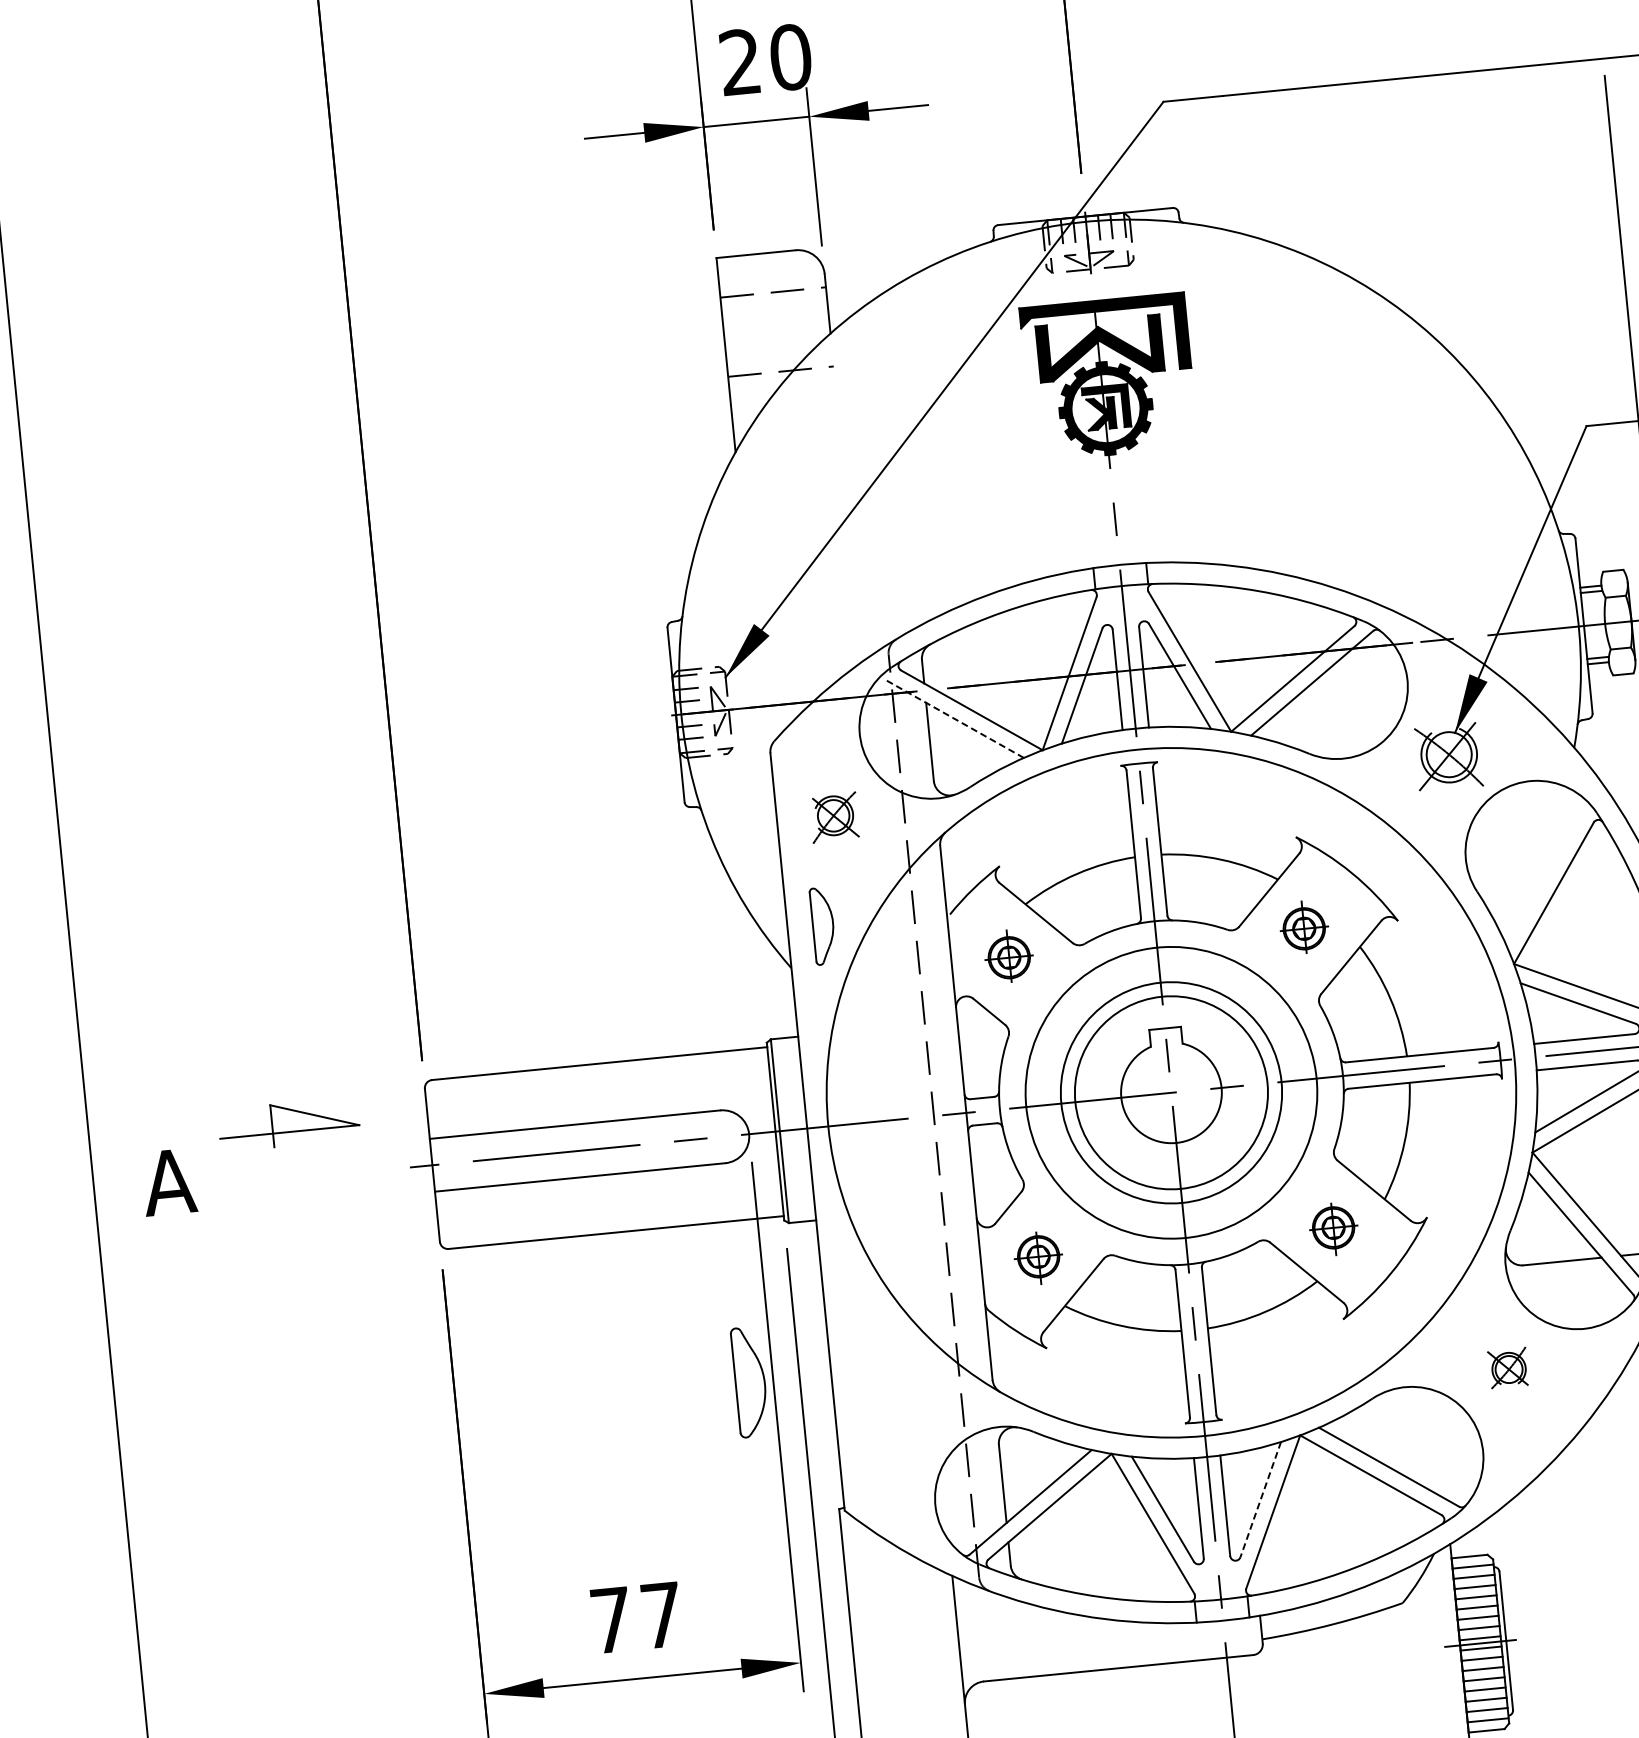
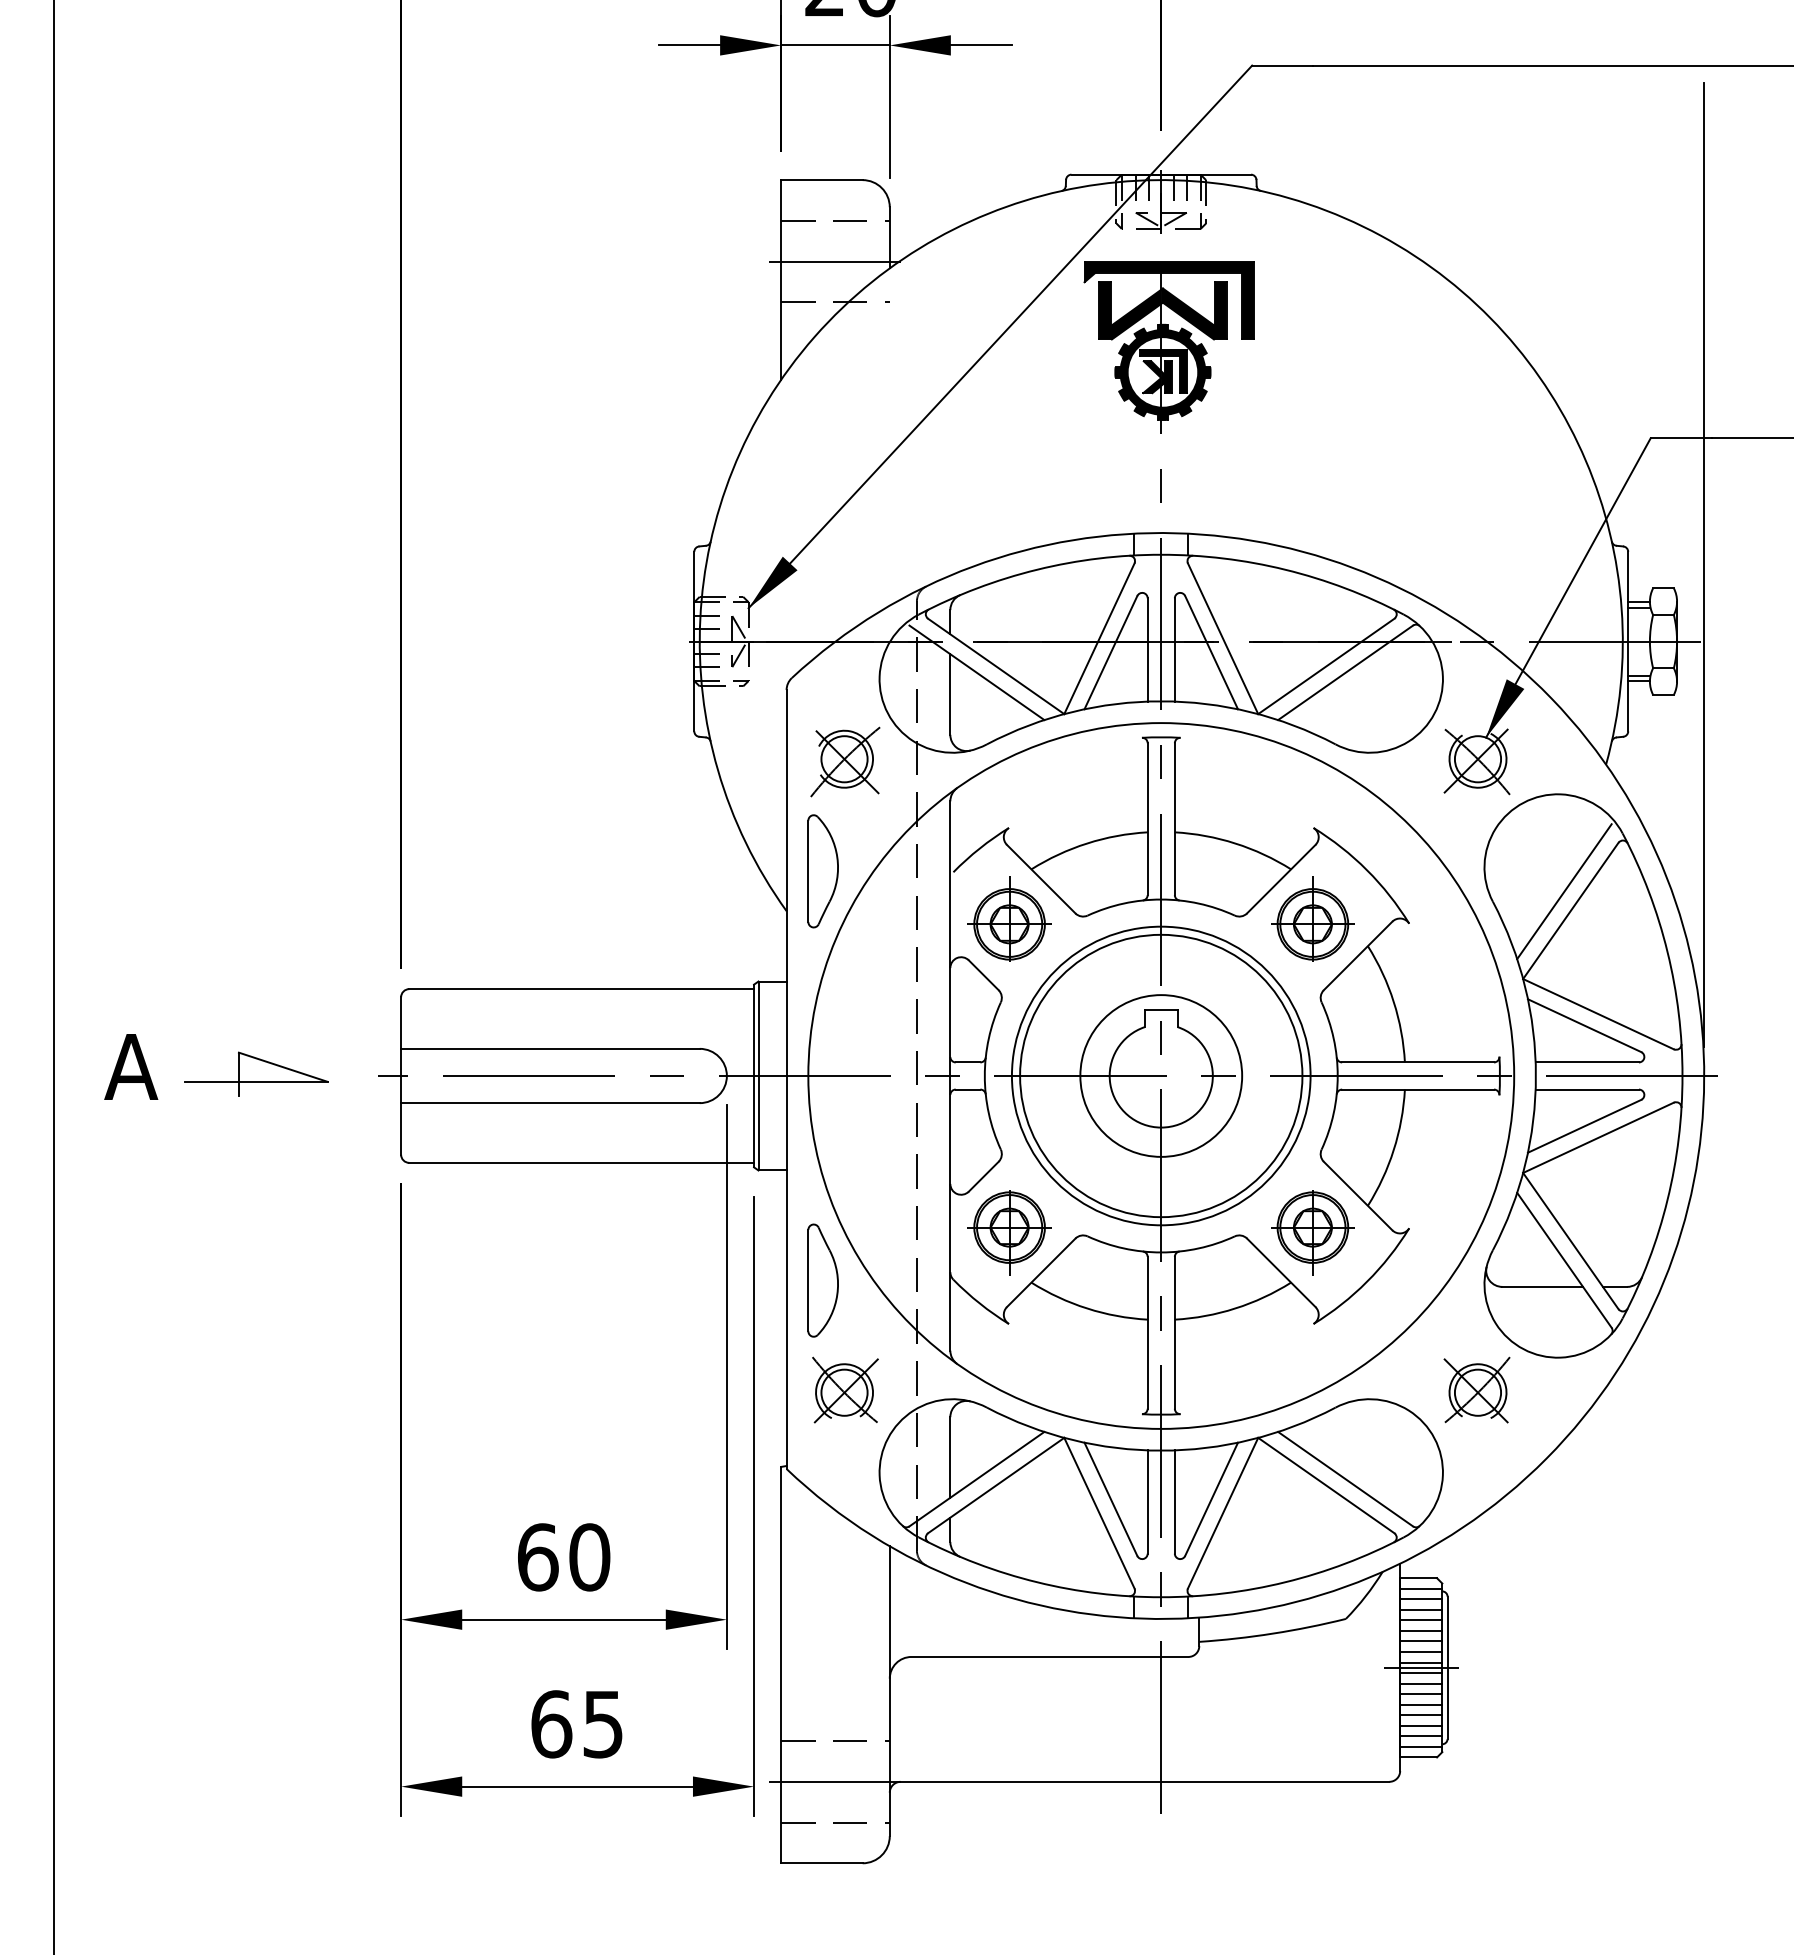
line: (776, 332) -> (834, 261), added
line: (953, 718) -> (976, 672), dashed -> solid
part: (834, 817) -> (845, 761), size x1.43
line: (1545, 875) -> (1564, 891), added
part: (1303, 925) -> (1312, 918), size x1.67
part: (822, 926) -> (822, 871), size x1.43
part: (1008, 954) -> (1009, 918), size x1.67
circle: (1171, 1092) -> (1161, 1075), size x0.71
circle: (1171, 1092) -> (1161, 1075), size x1.43
part: (289, 1123) -> (256, 1073), moved
part: (1333, 1230) -> (1312, 1232), size x1.67
part: (1038, 1259) -> (1009, 1232), size x1.67
part: (1507, 1367) -> (1476, 1389), size x1.67
part: (749, 1382) -> (822, 1280), moved
part: (894, 1427) -> (845, 1389), added
line: (1260, 1499) -> (1211, 1499), dashed -> solid
text: (637, 1617) -> (564, 1557), 77 -> 60

